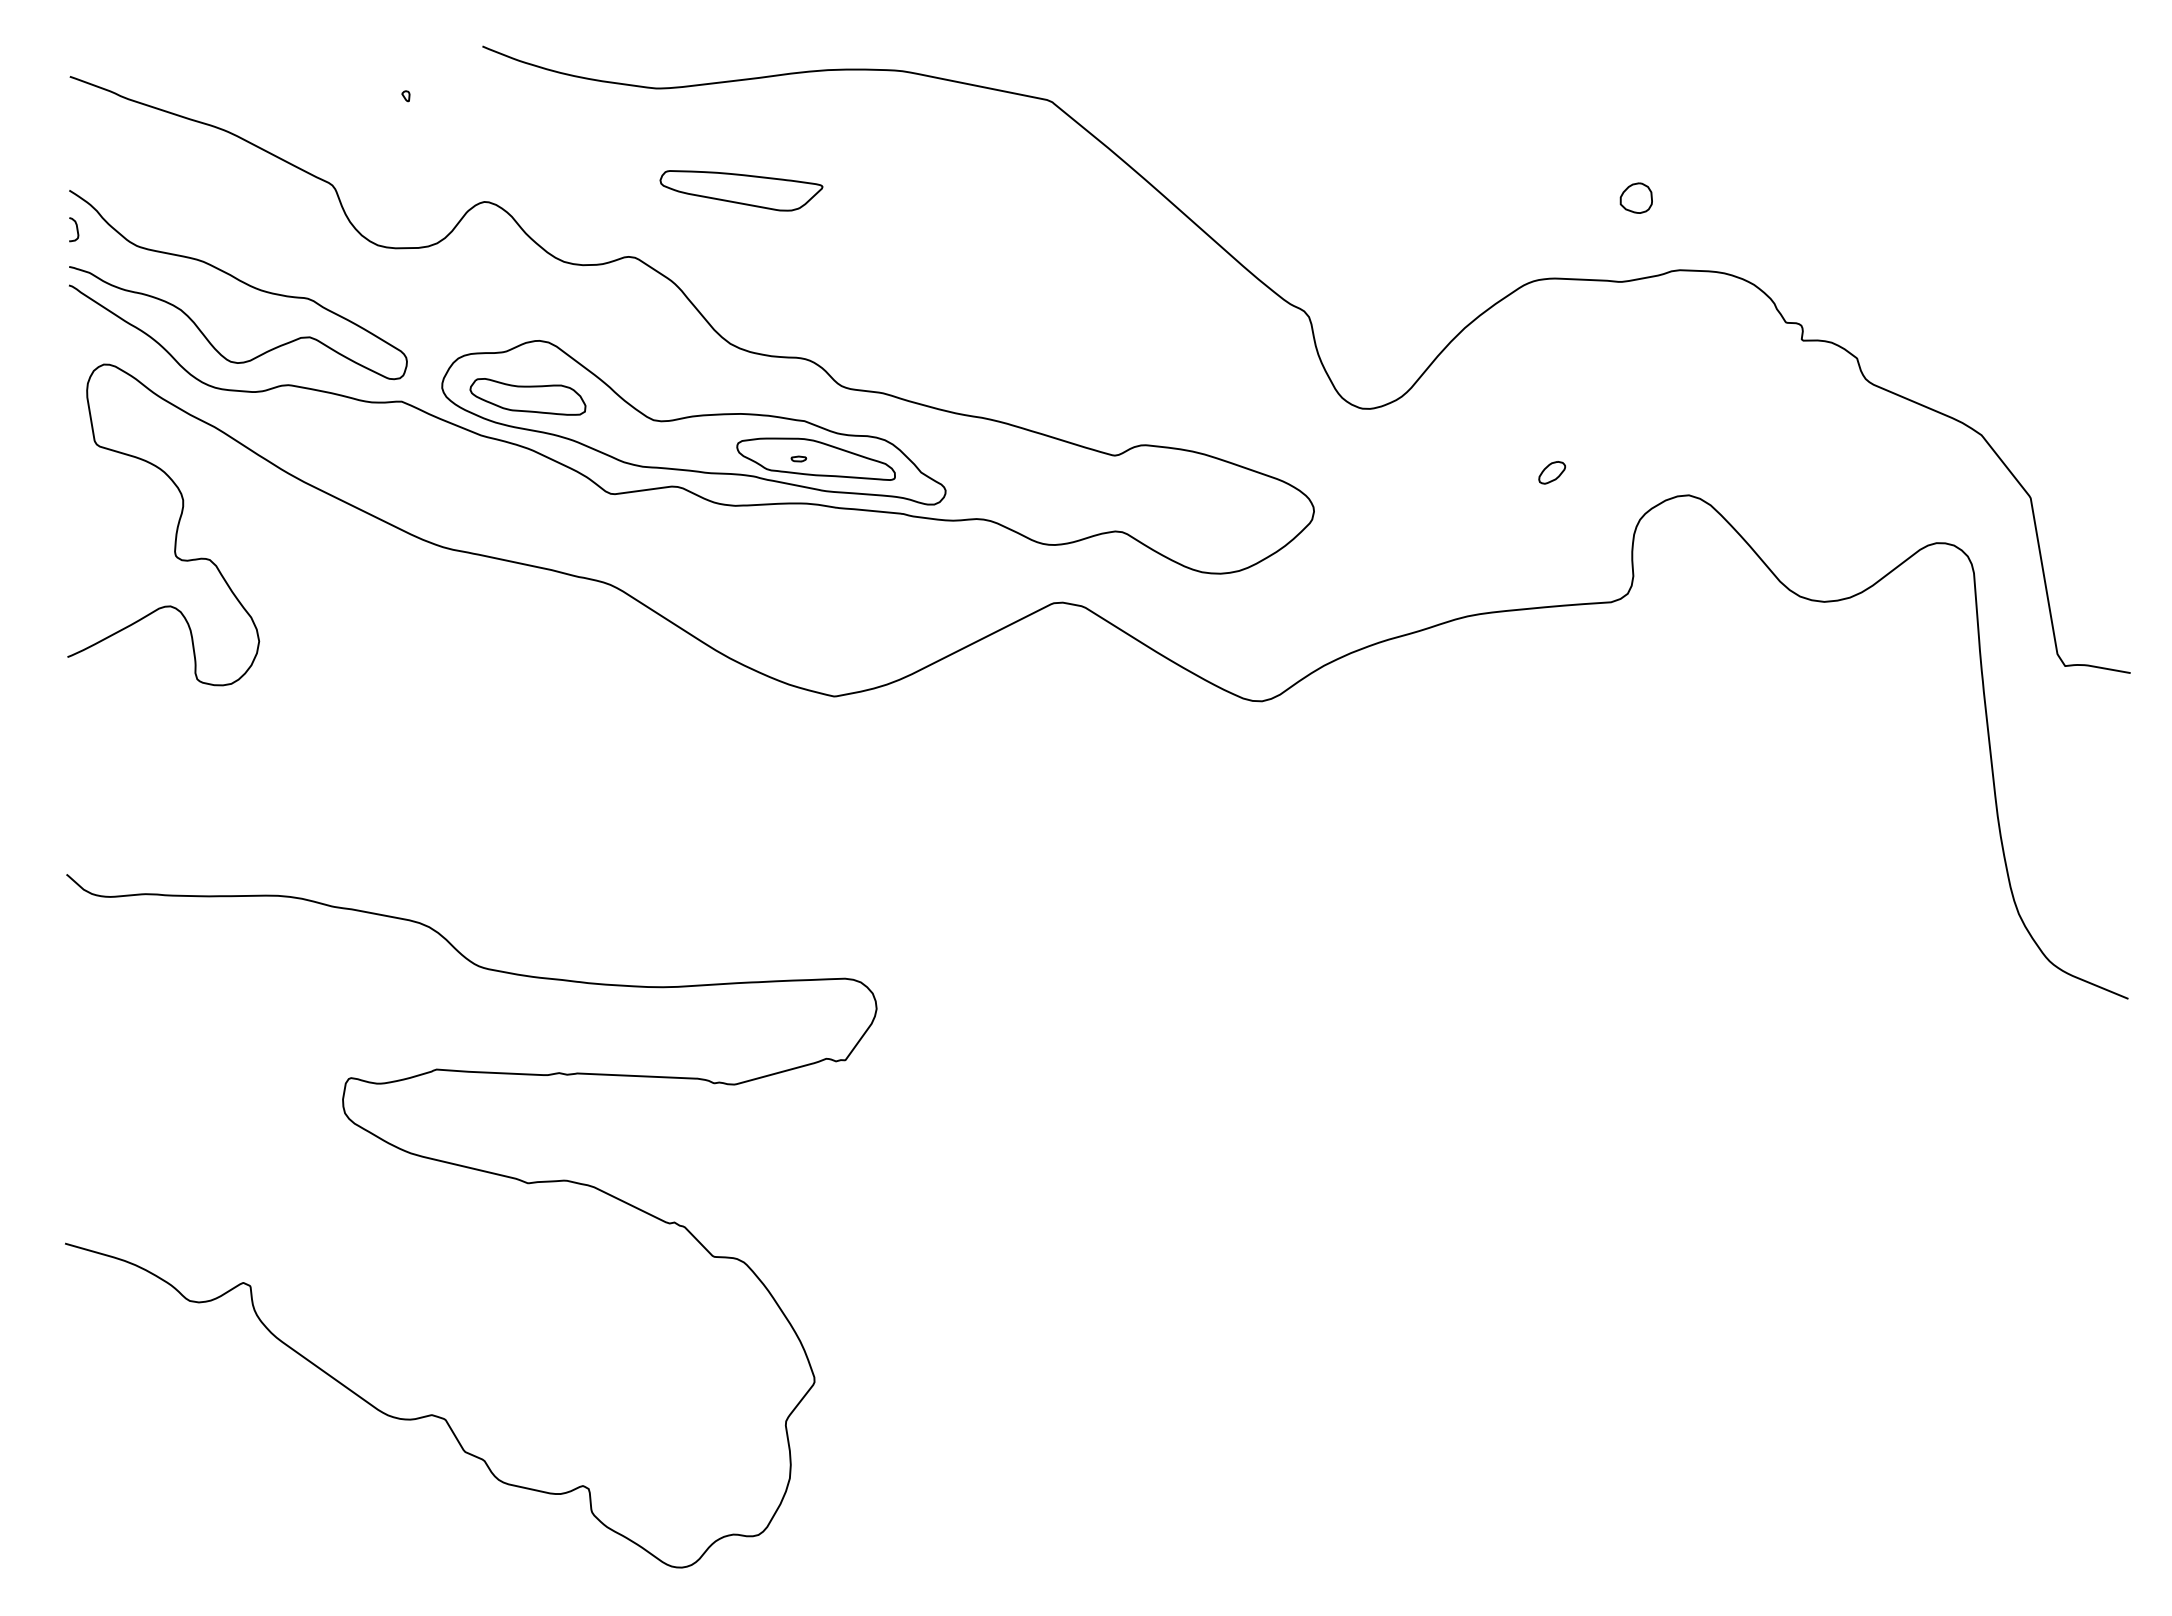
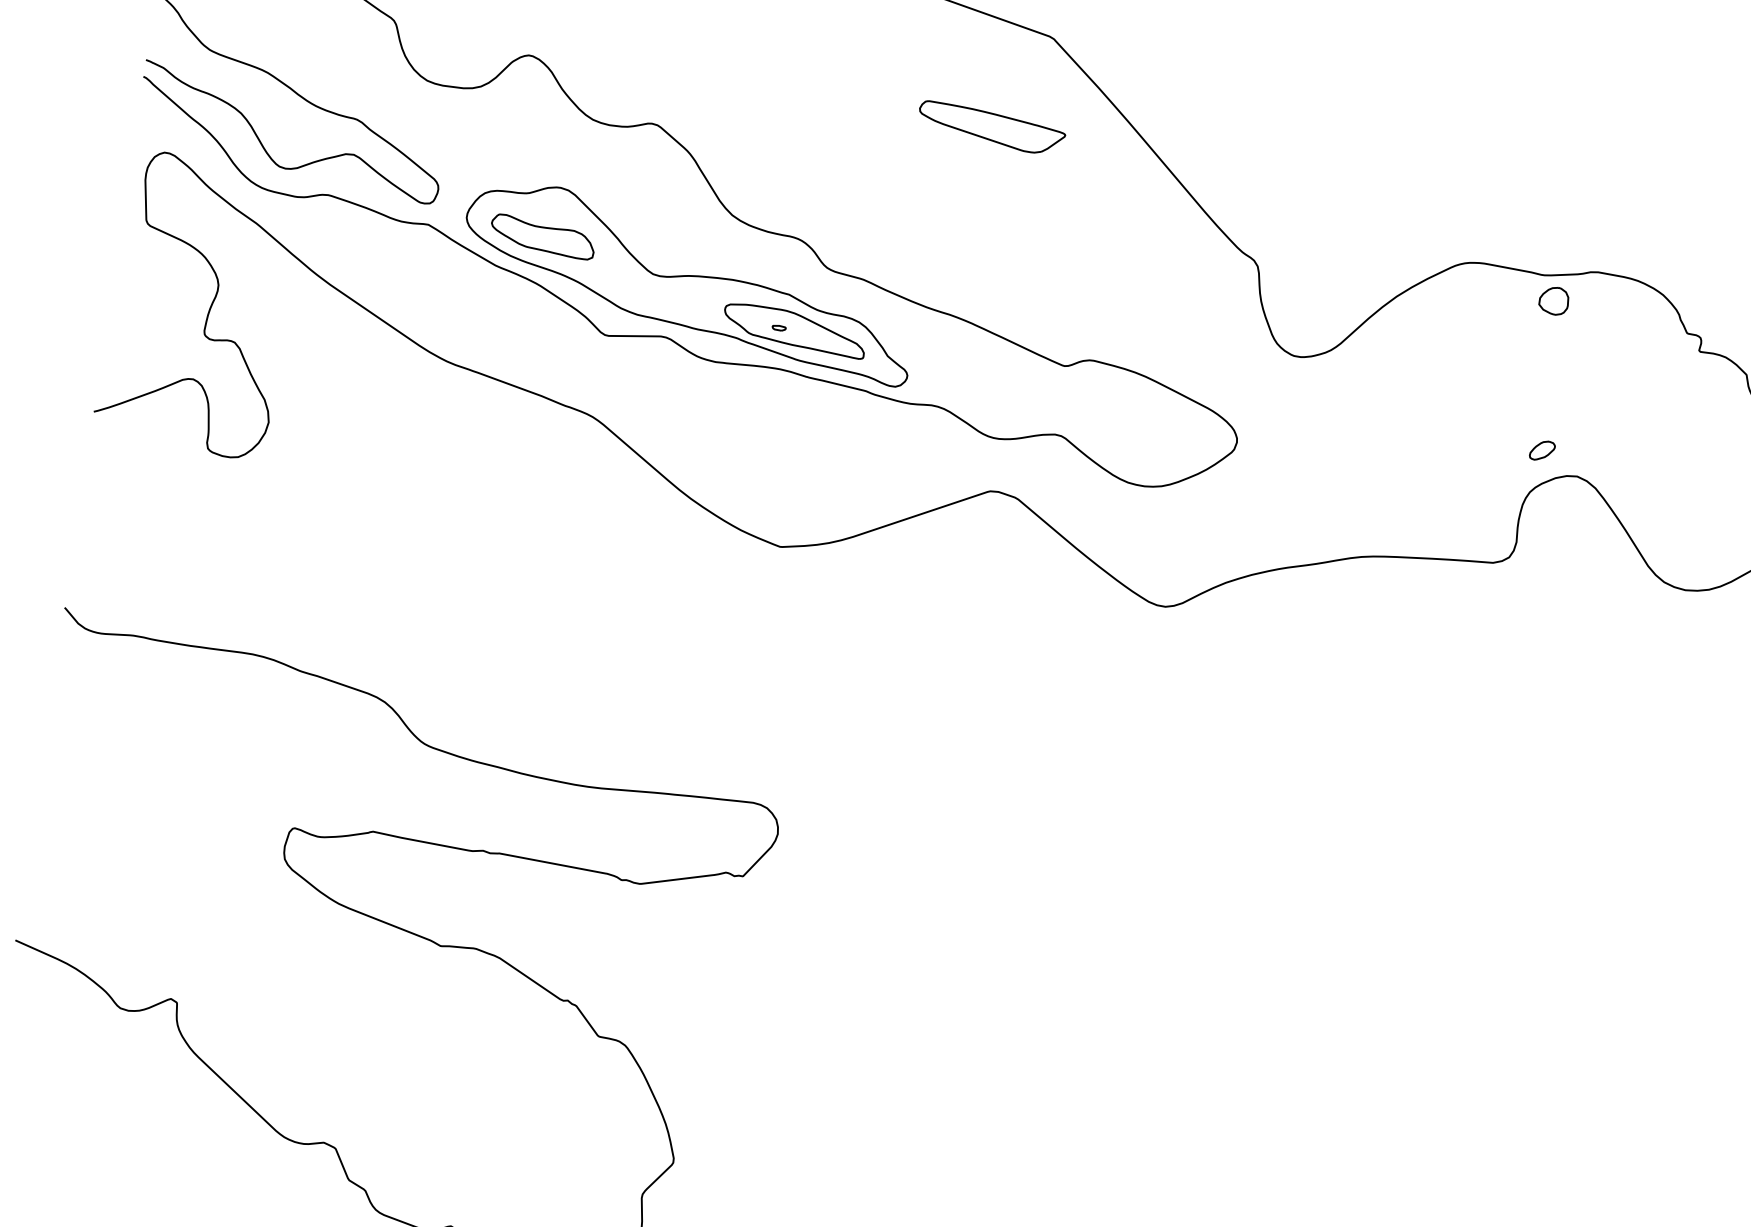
part: (741, 190) -> (991, 128), moved
part: (1635, 197) -> (1553, 300), moved
curve: (76, 229) -> (157, 27), removed
part: (1551, 472) -> (1541, 450), moved

